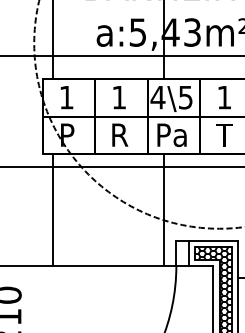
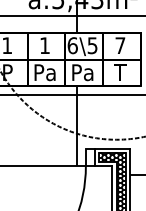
text: (157, 97) -> (72, 45), 4 -> 6
text: (224, 97) -> (120, 45), 1 -> 7
text: (119, 135) -> (45, 72), R -> Pa

